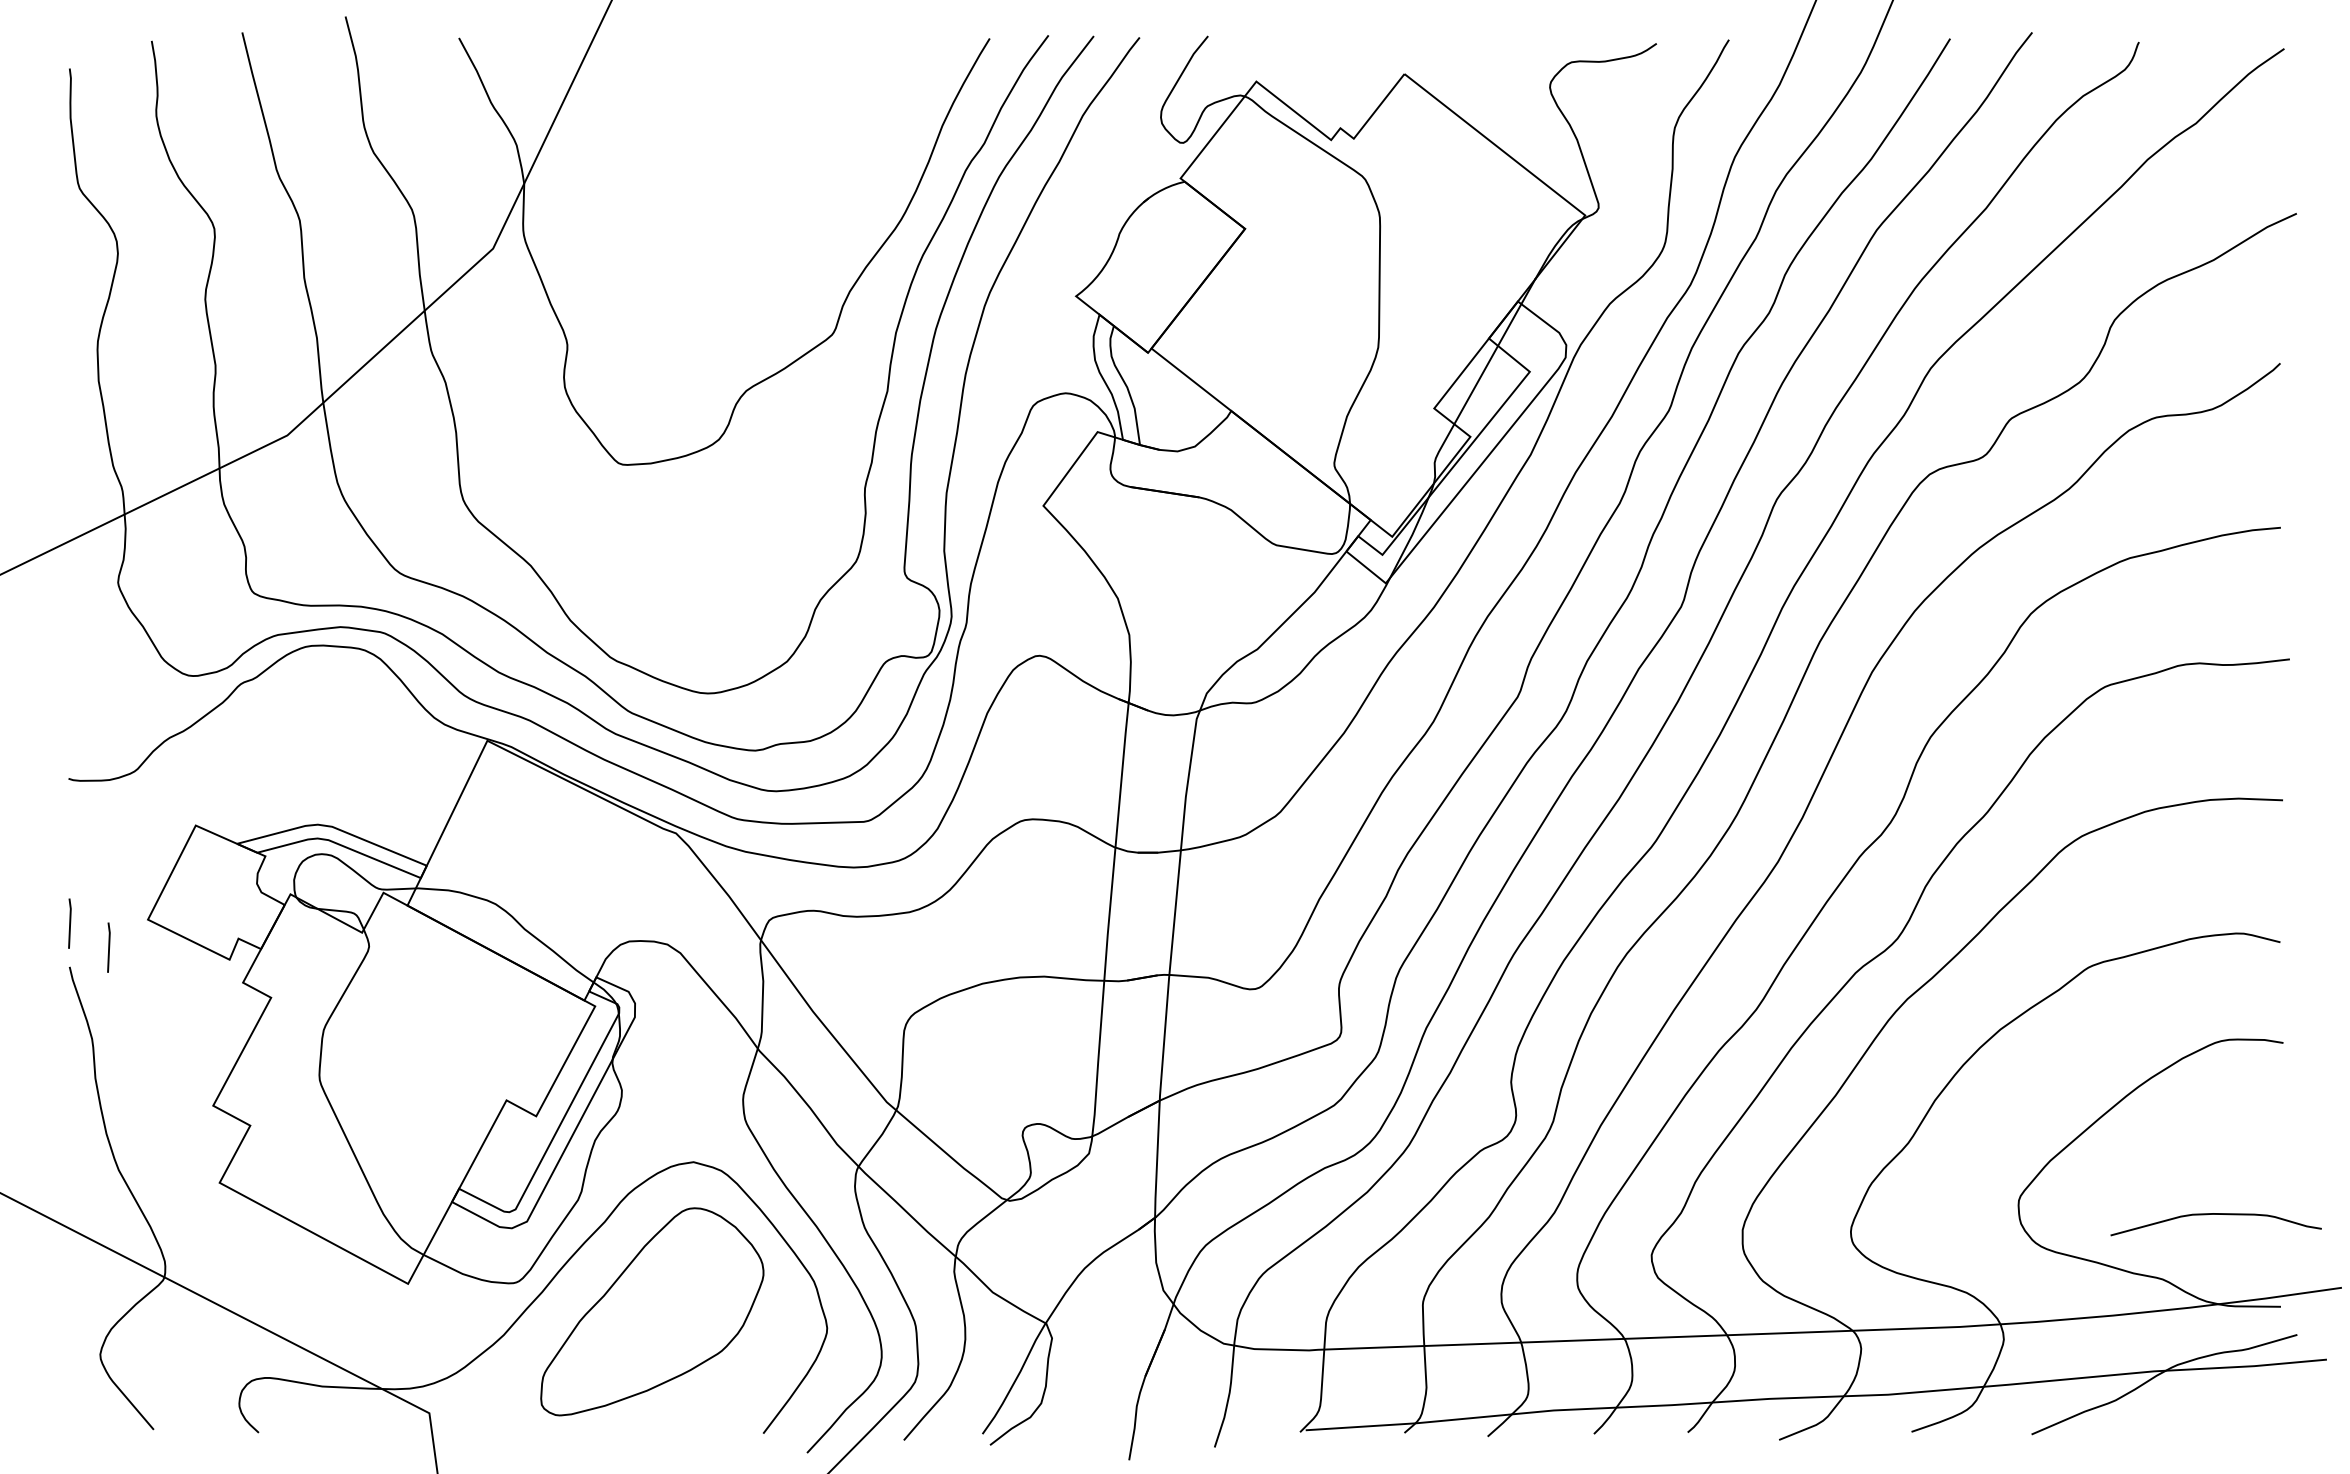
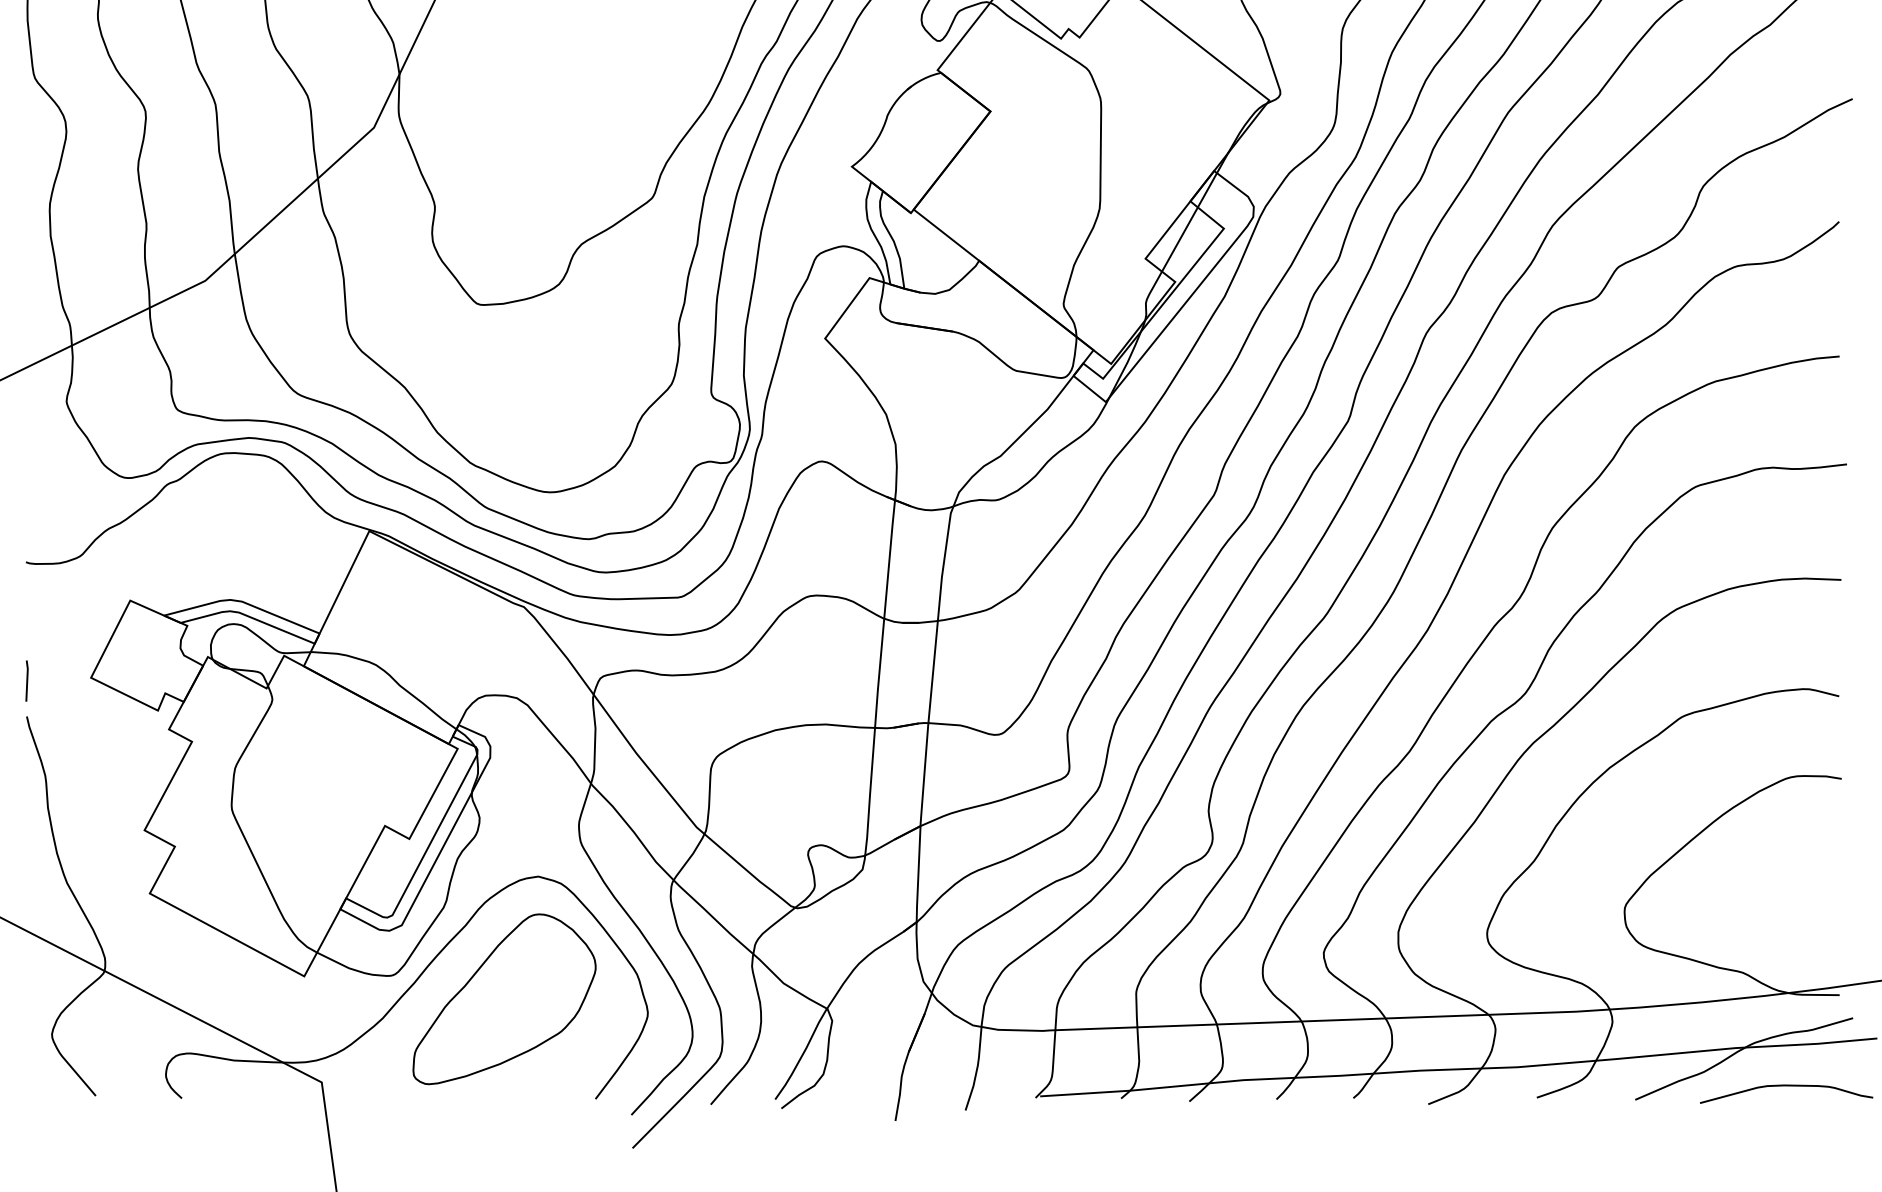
line: (108, 947) -> (58, 700), removed
curve: (2215, 1214) -> (1786, 1085), moved

